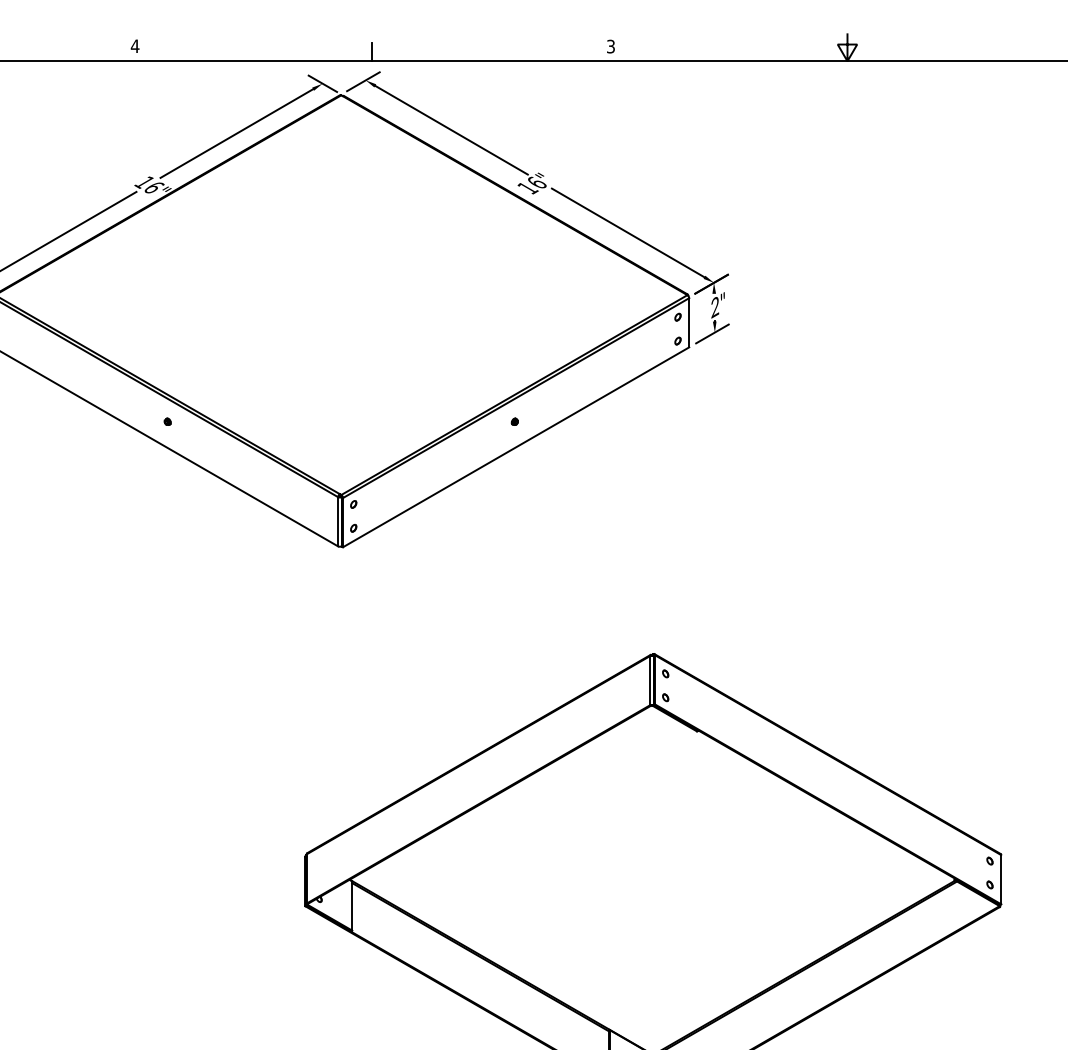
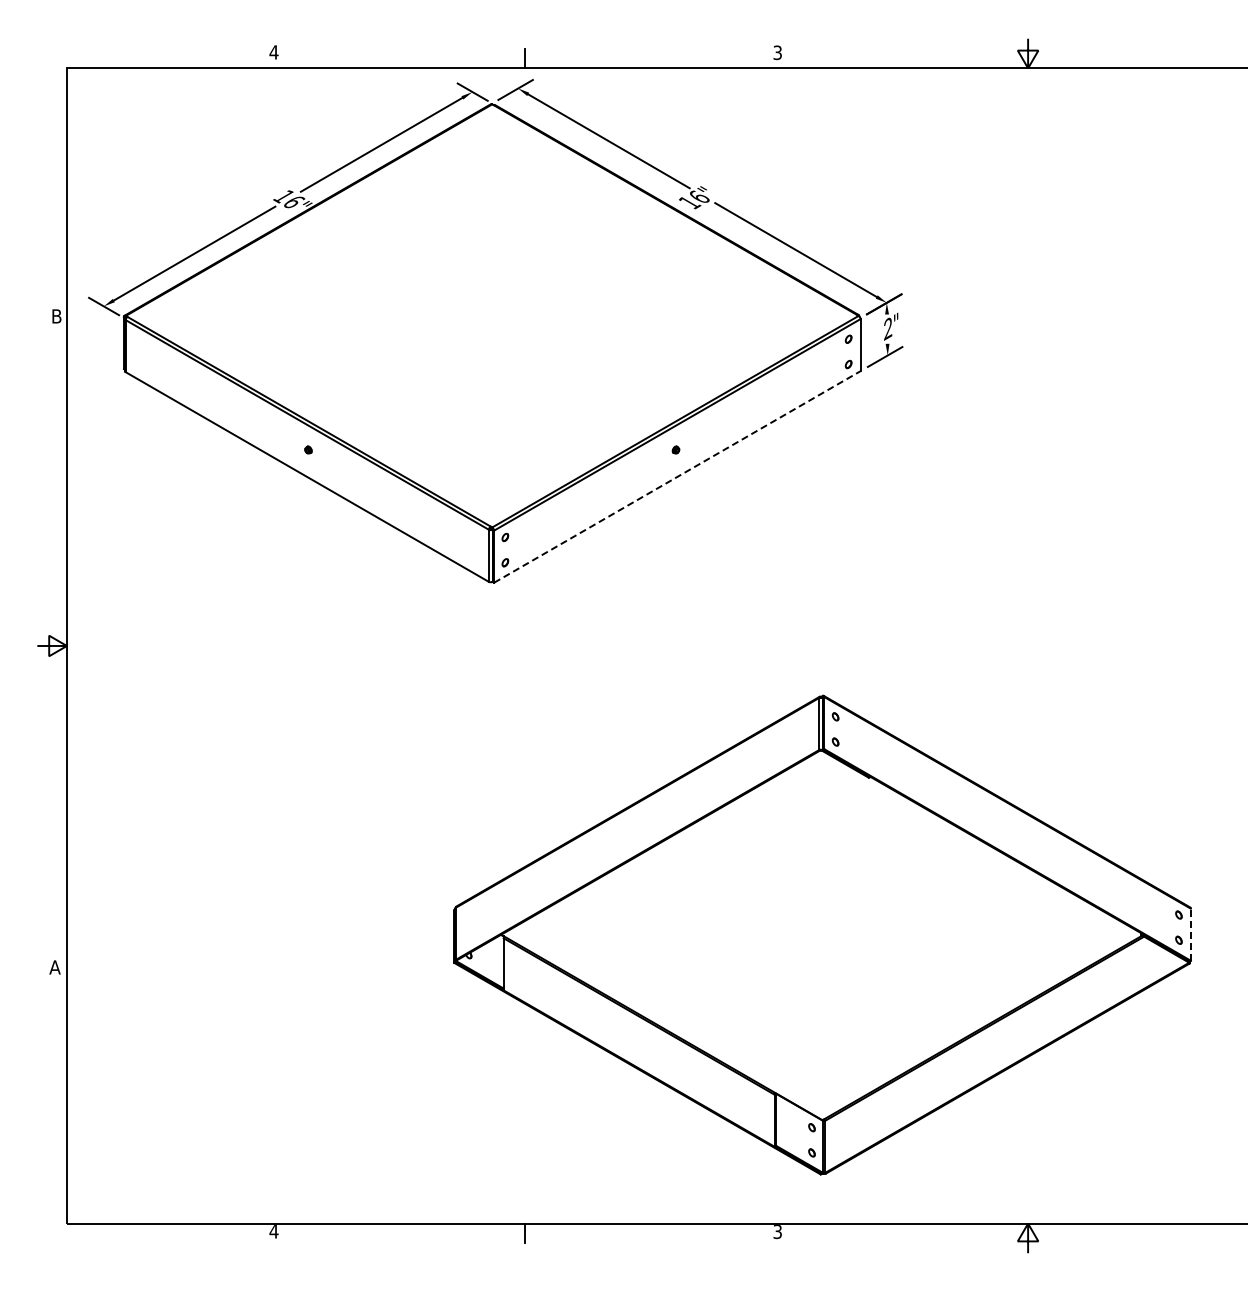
line: (516, 446) -> (677, 476), solid -> dashed
line: (1000, 879) -> (1190, 934), solid -> dashed

